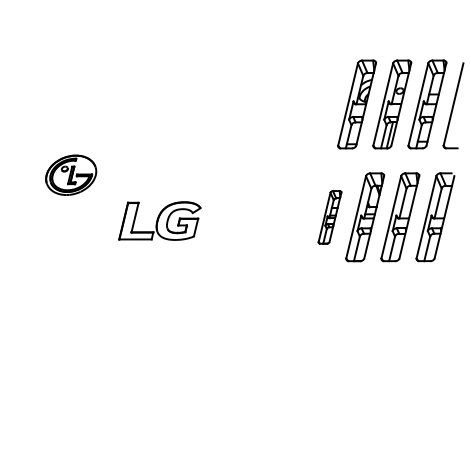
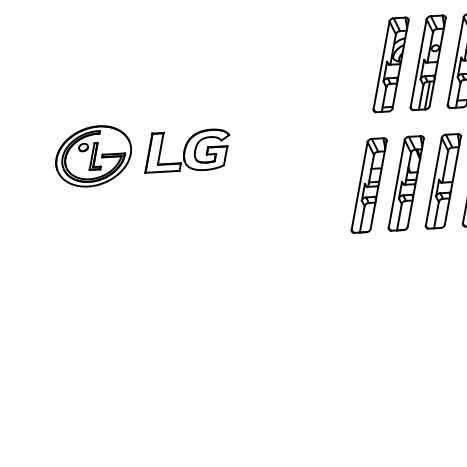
part: (70, 175) -> (92, 156), size x1.43
part: (329, 217) -> (368, 185), size x1.67
part: (159, 220) -> (186, 150), moved

